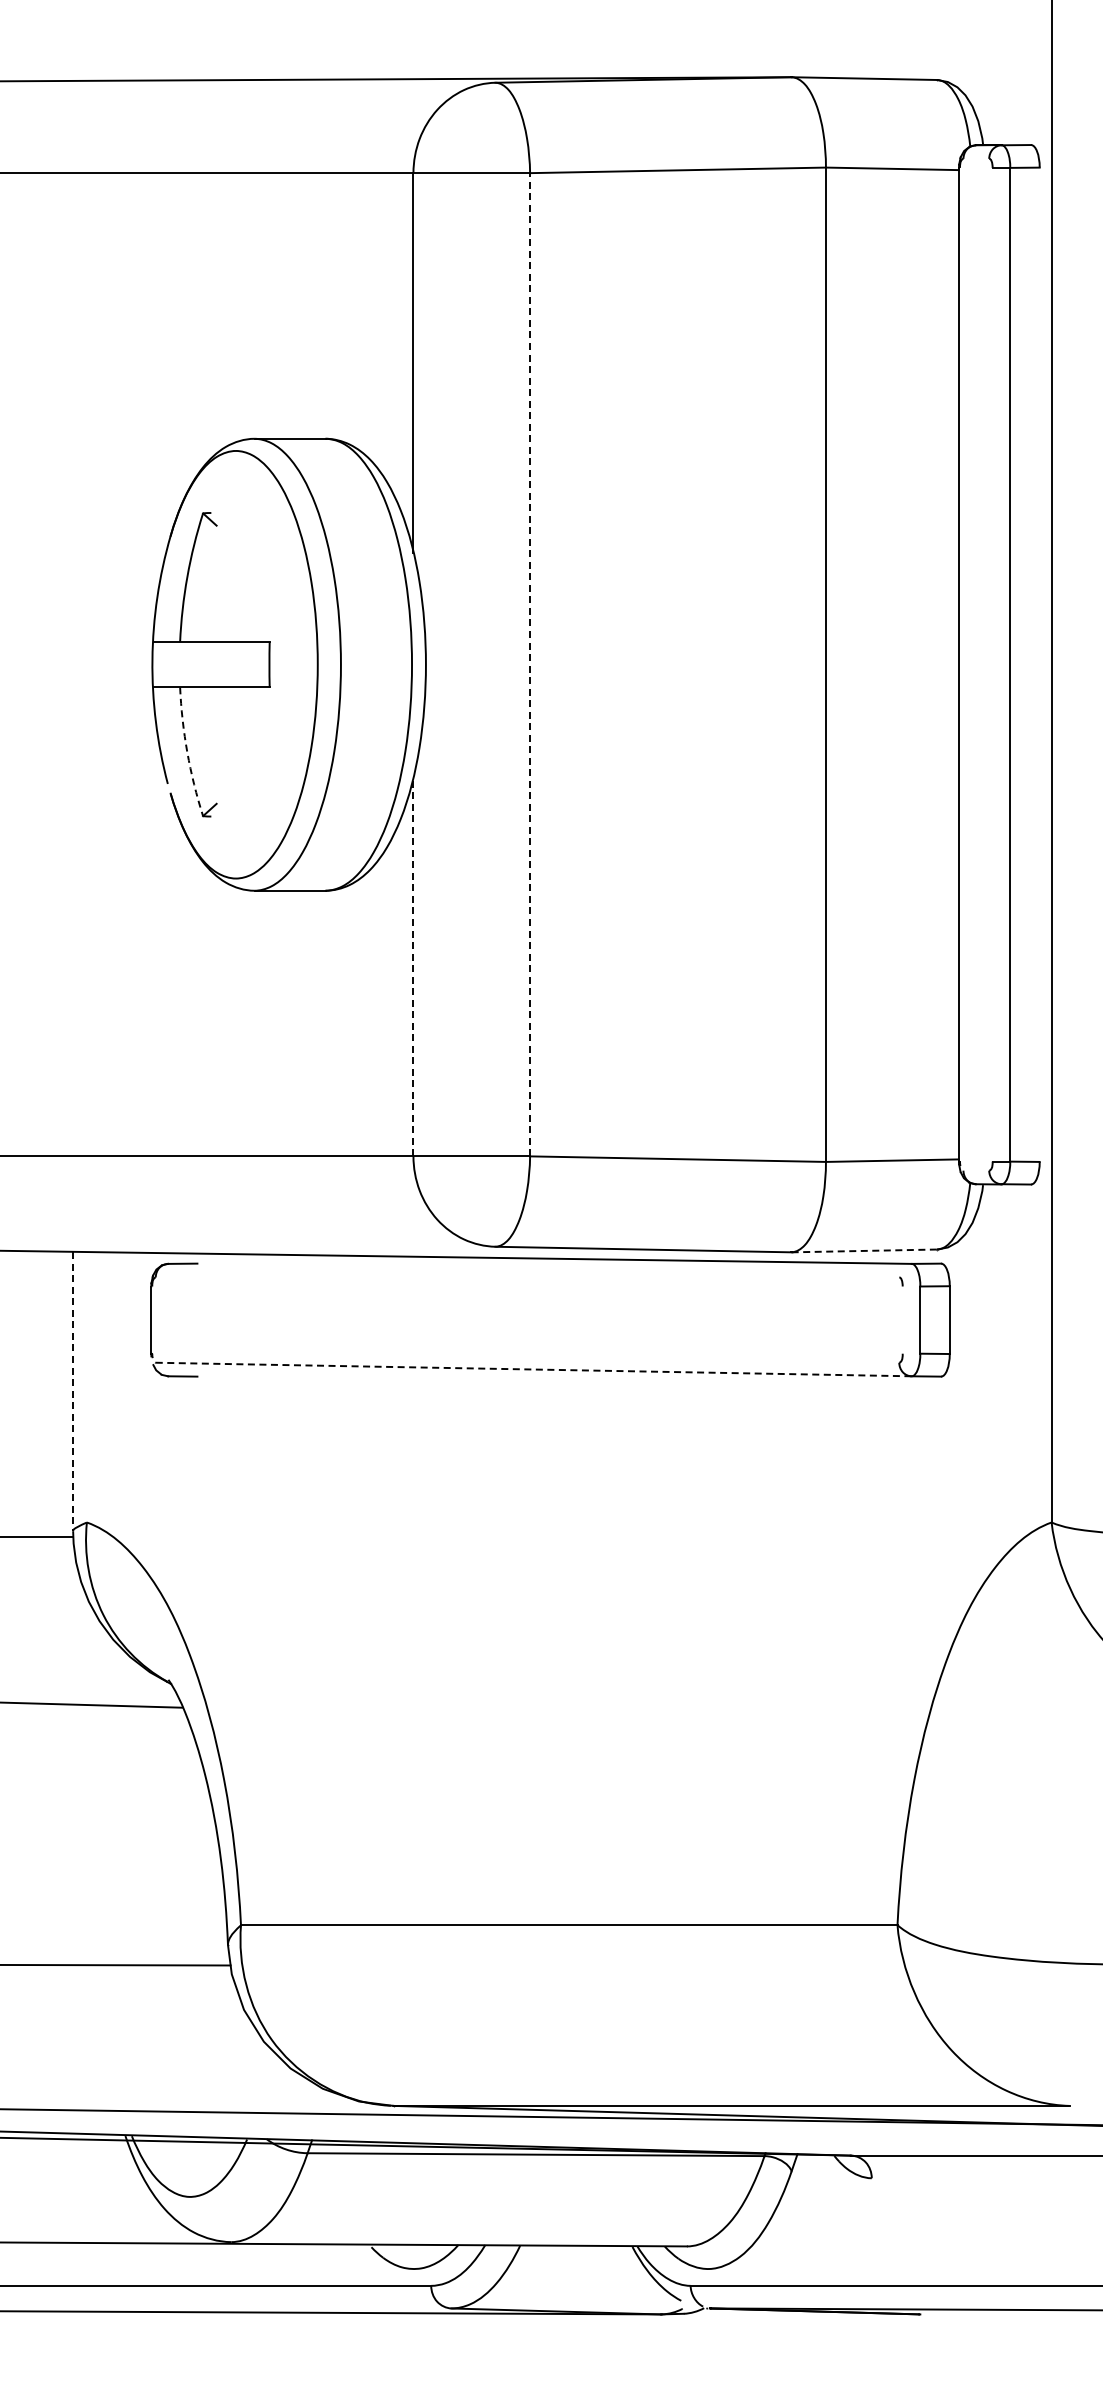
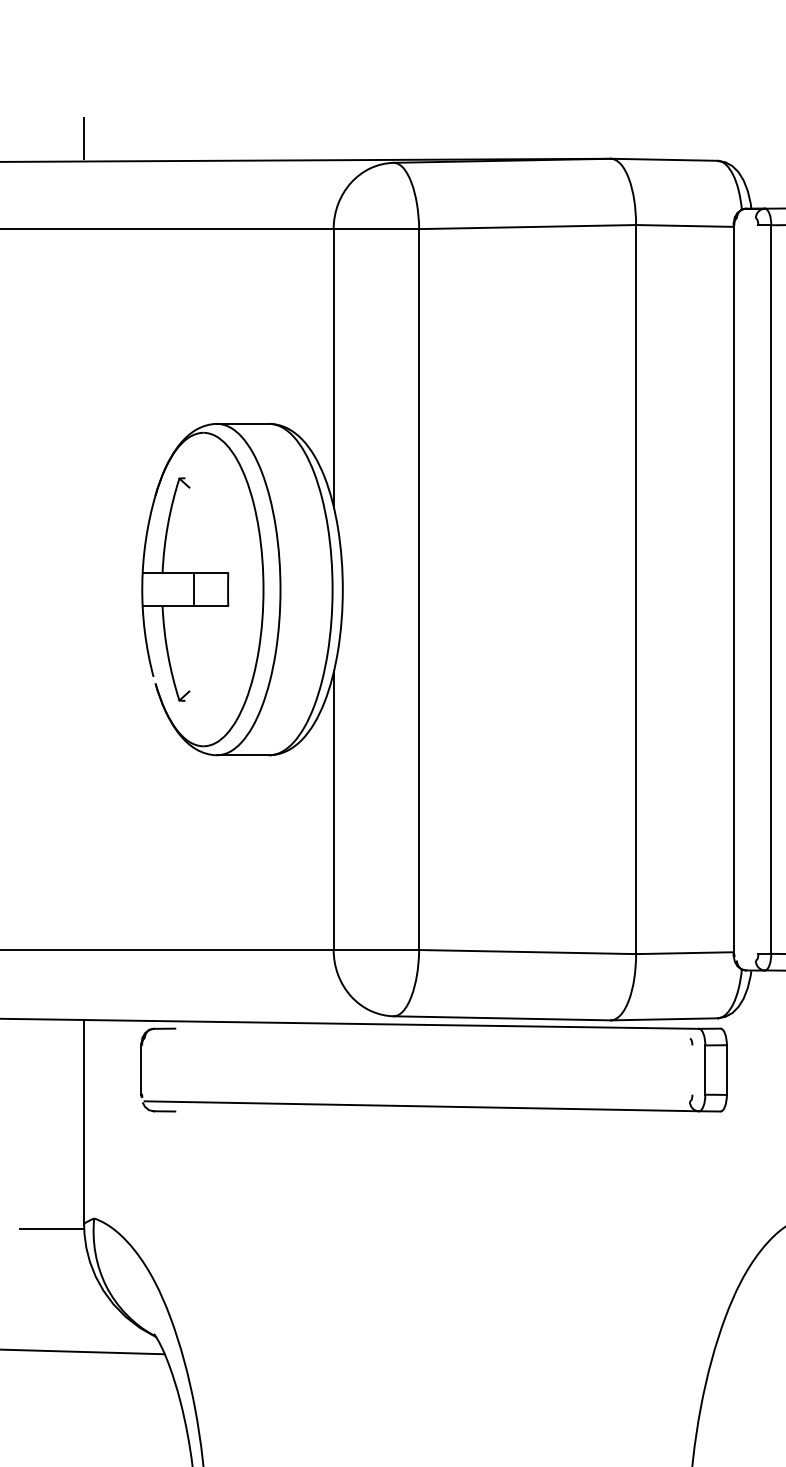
line: (73, 49) -> (84, 138), added
line: (222, 664) -> (193, 589), added
line: (530, 664) -> (419, 589), dashed -> solid
arc: (187, 752) -> (167, 653), dashed -> solid
line: (413, 965) -> (333, 810), dashed -> solid
line: (864, 1250) -> (664, 1019), dashed -> solid
line: (534, 1369) -> (422, 1106), dashed -> solid
line: (73, 1392) -> (84, 1123), dashed -> solid

